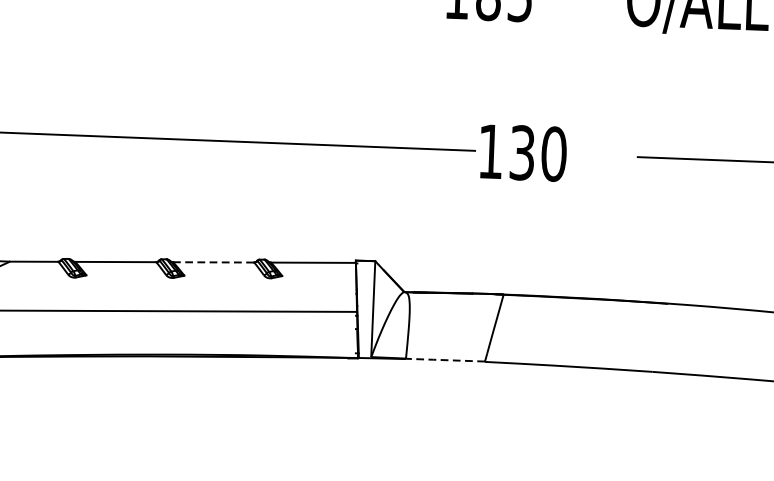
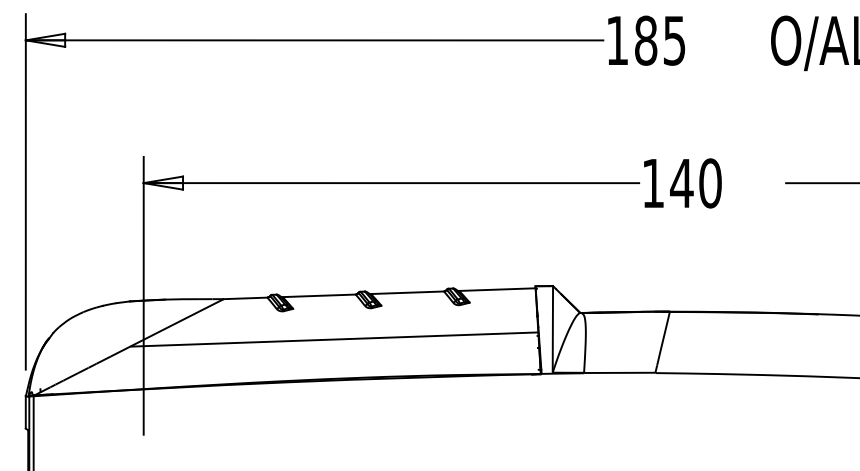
text: (521, 153) -> (681, 183), 130 -> 140
line: (213, 262) -> (407, 292), dashed -> solid
line: (445, 359) -> (619, 372), dashed -> solid

